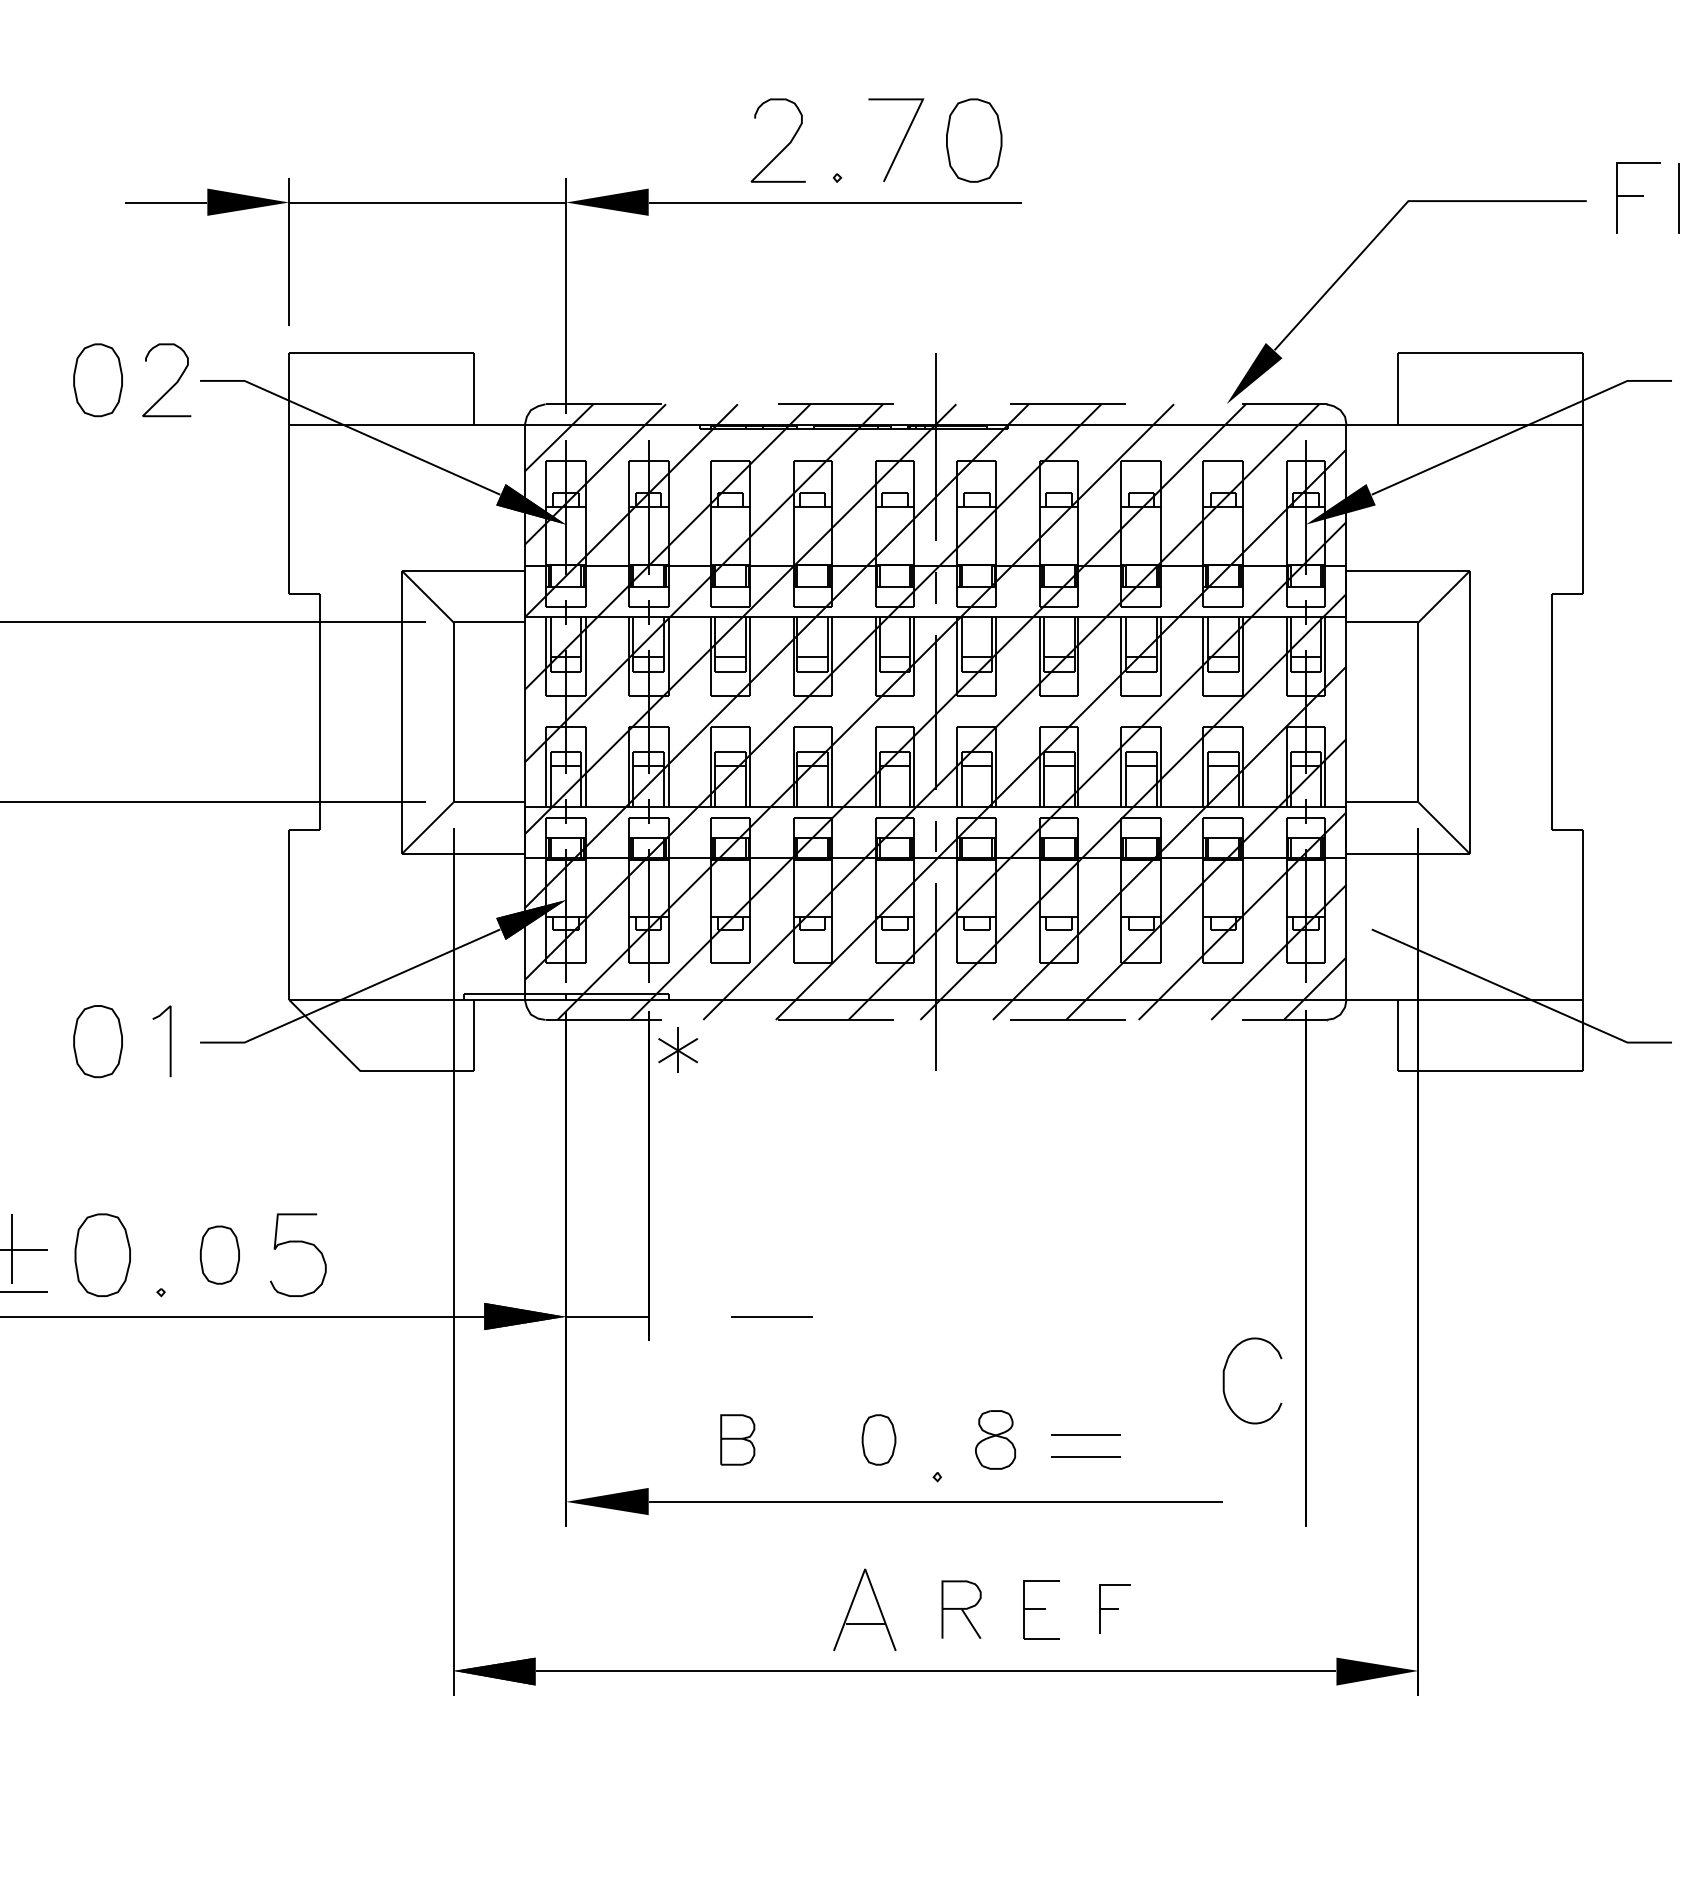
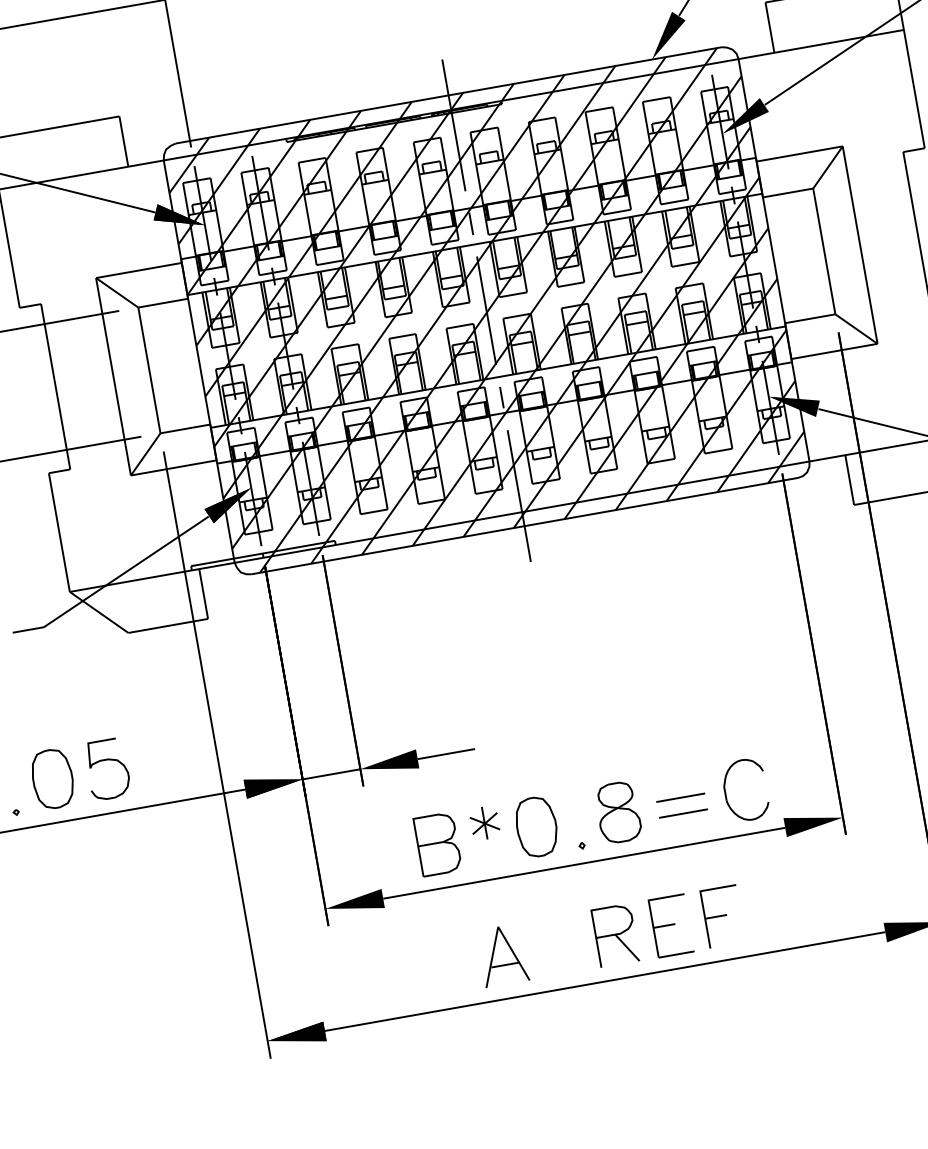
line: (936, 404) -> (449, 95), dashed -> solid
fill: (1340, 920) -> (795, 406), added
line: (936, 1019) -> (525, 525), dashed -> solid
part: (677, 1049) -> (484, 822), moved
part: (219, 1254) -> (52, 778), size x1.43
fill: (689, 1316) -> (388, 764), added
part: (1224, 1380) -> (725, 793), moved
part: (737, 1439) -> (437, 844), size x1.67
part: (878, 1439) -> (536, 826), size x1.67
part: (995, 1439) -> (618, 812), size x1.43
fill: (1264, 1501) -> (814, 822), added
part: (864, 1609) -> (502, 955), moved
part: (961, 1609) -> (615, 935), size x1.43
part: (1041, 1609) -> (671, 925), size x1.43
part: (1114, 1609) -> (722, 916), size x1.67

